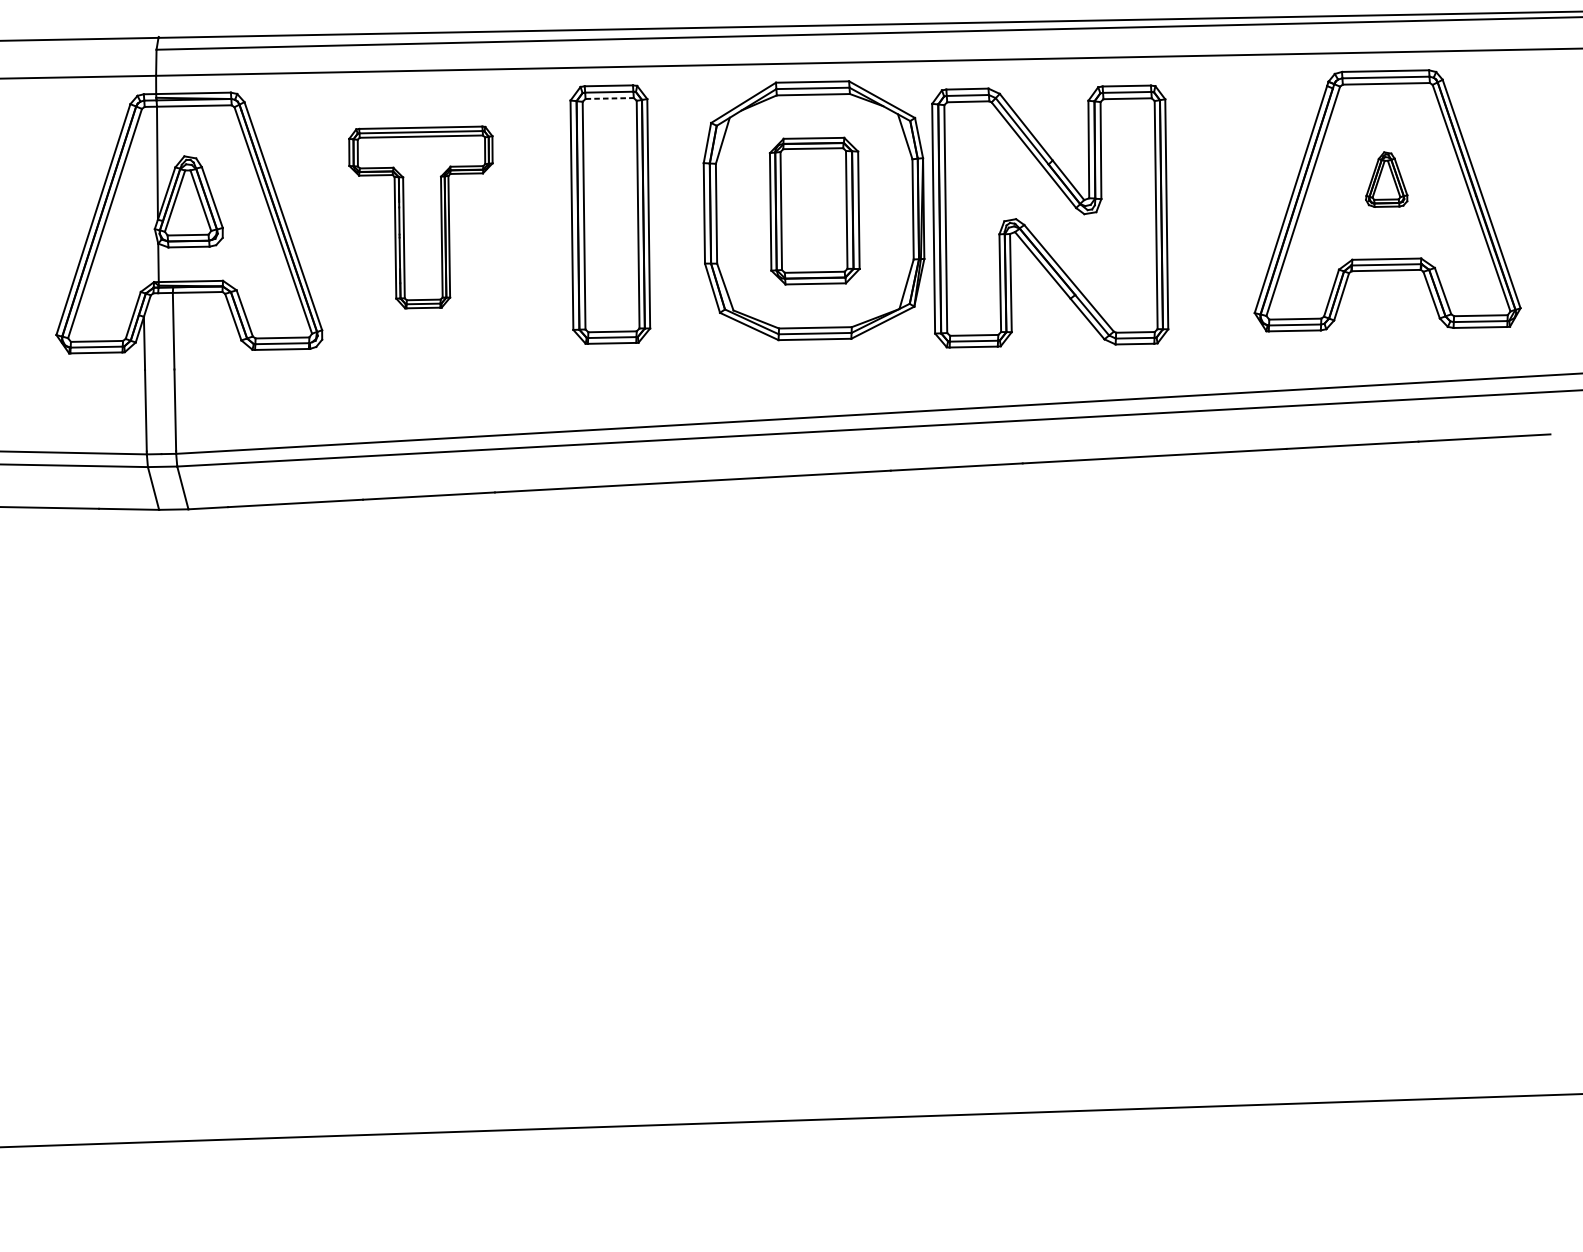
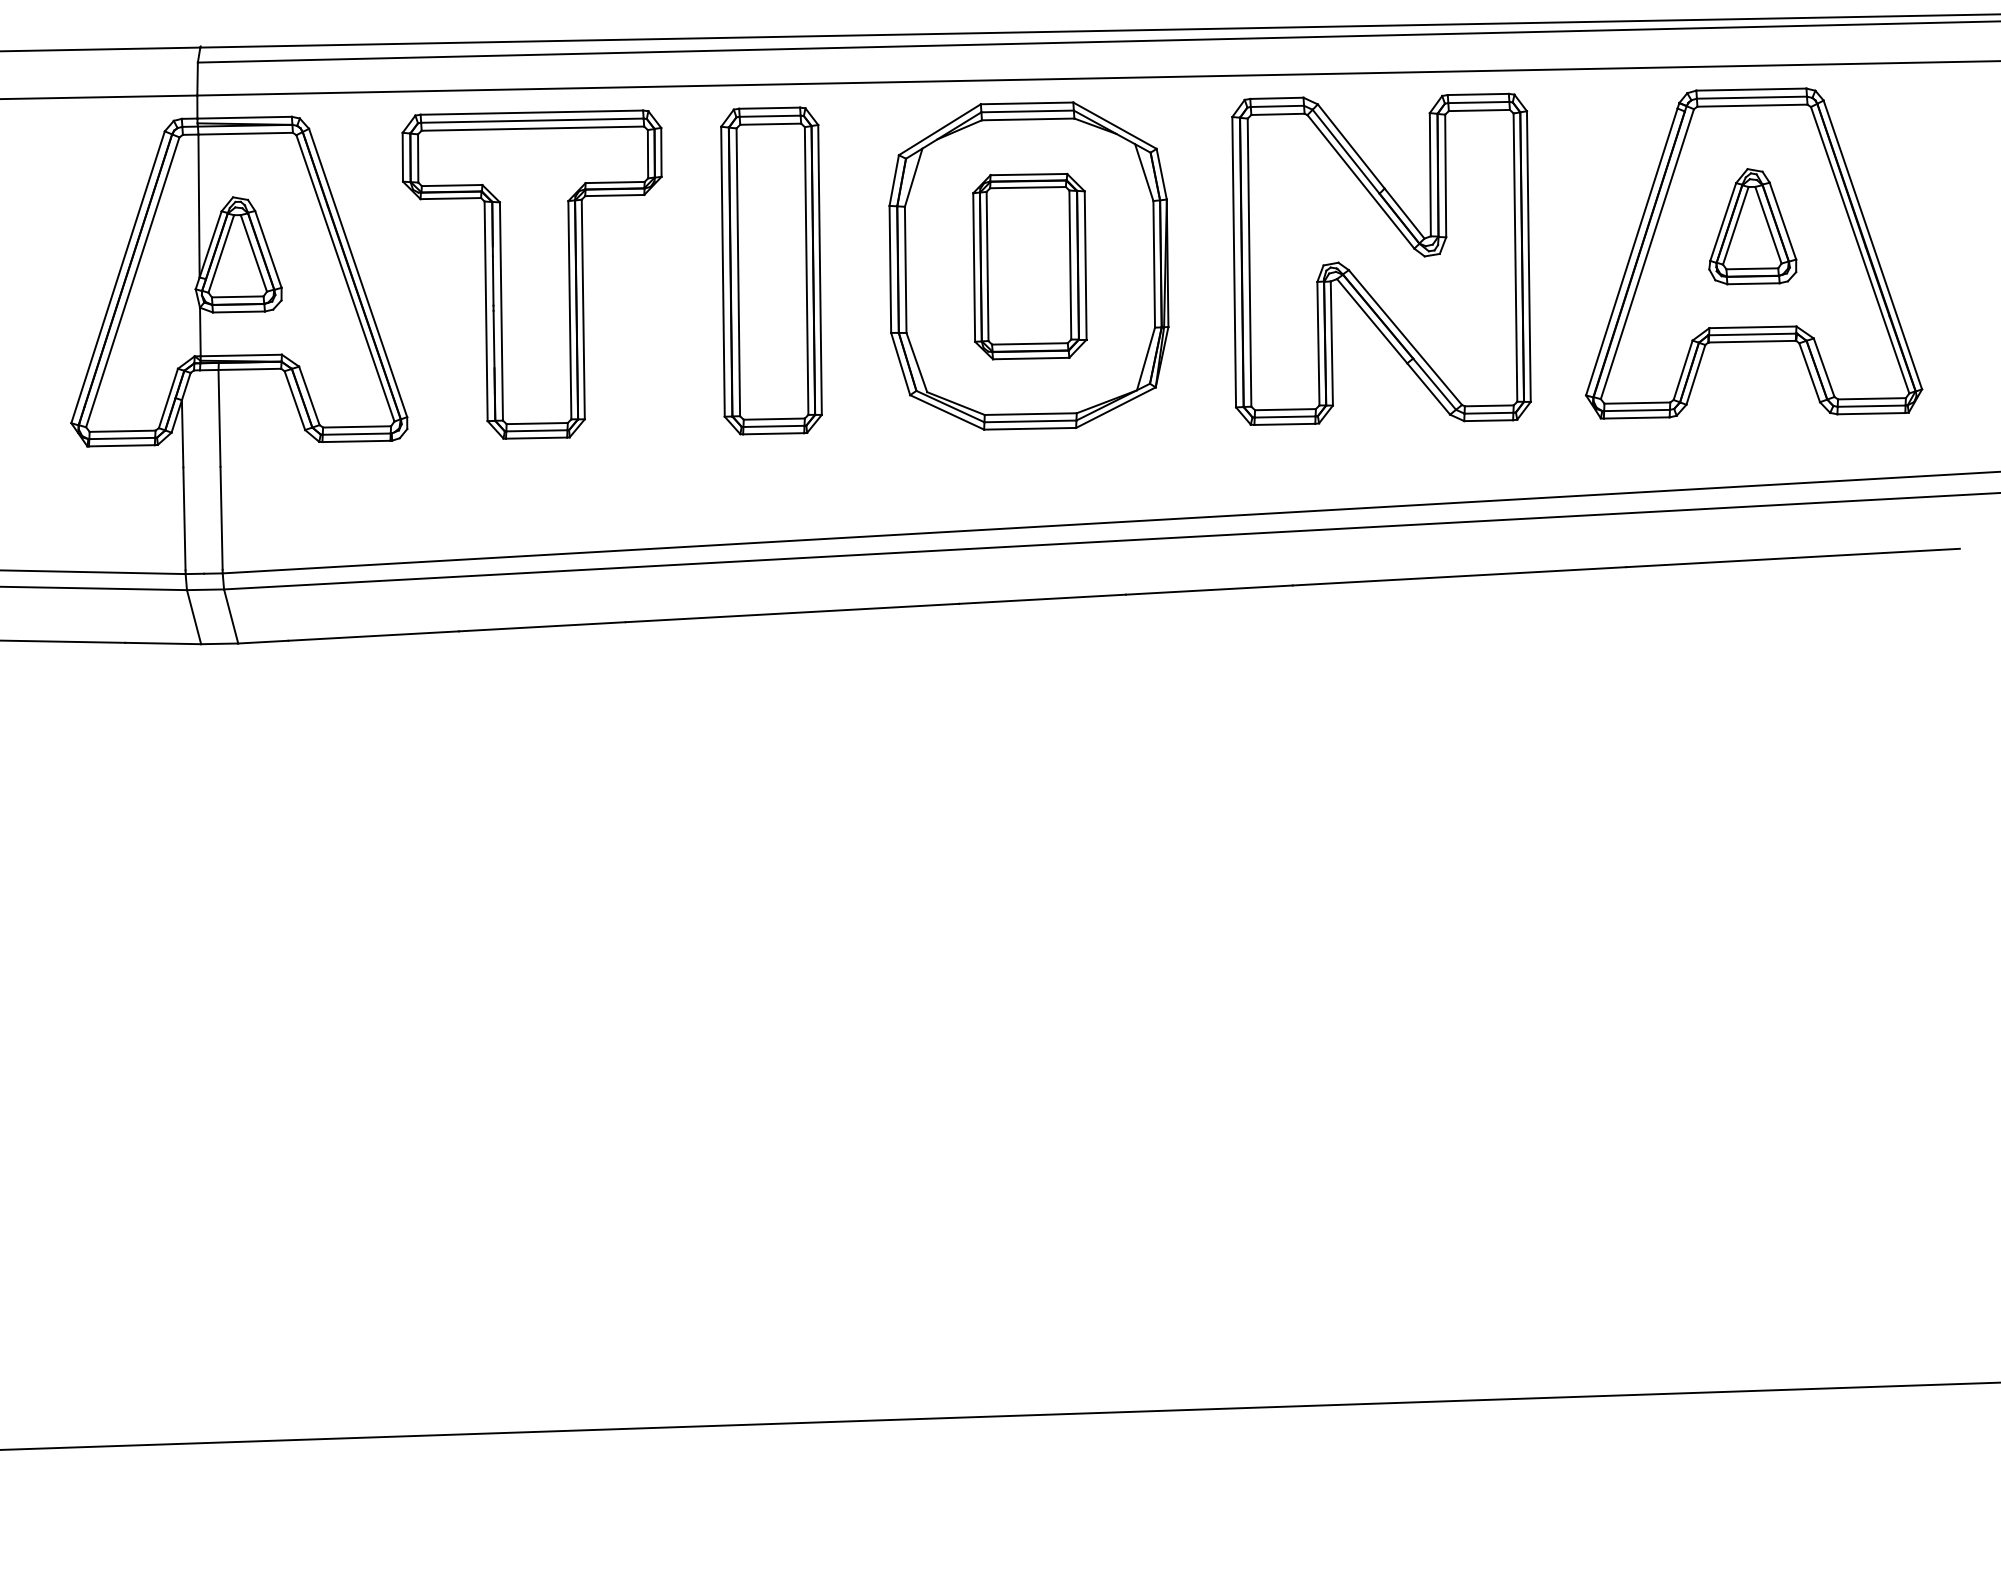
line: (610, 98) -> (771, 124), dashed -> solid
part: (1386, 179) -> (1752, 226), size x1.67
part: (1050, 215) -> (1381, 258), moved
part: (420, 217) -> (531, 274), size x1.43

